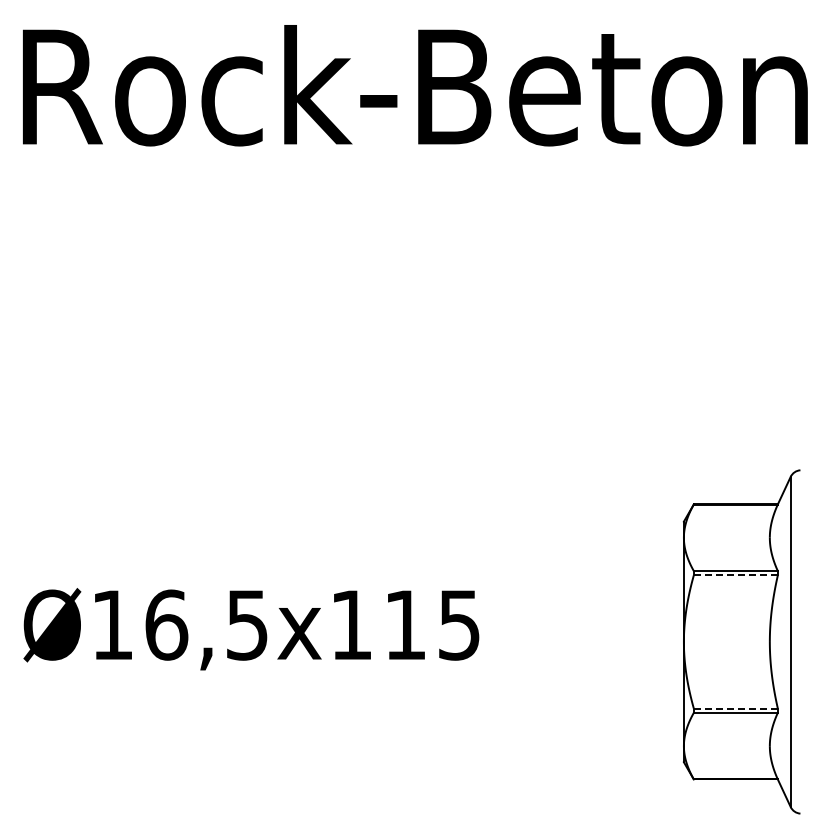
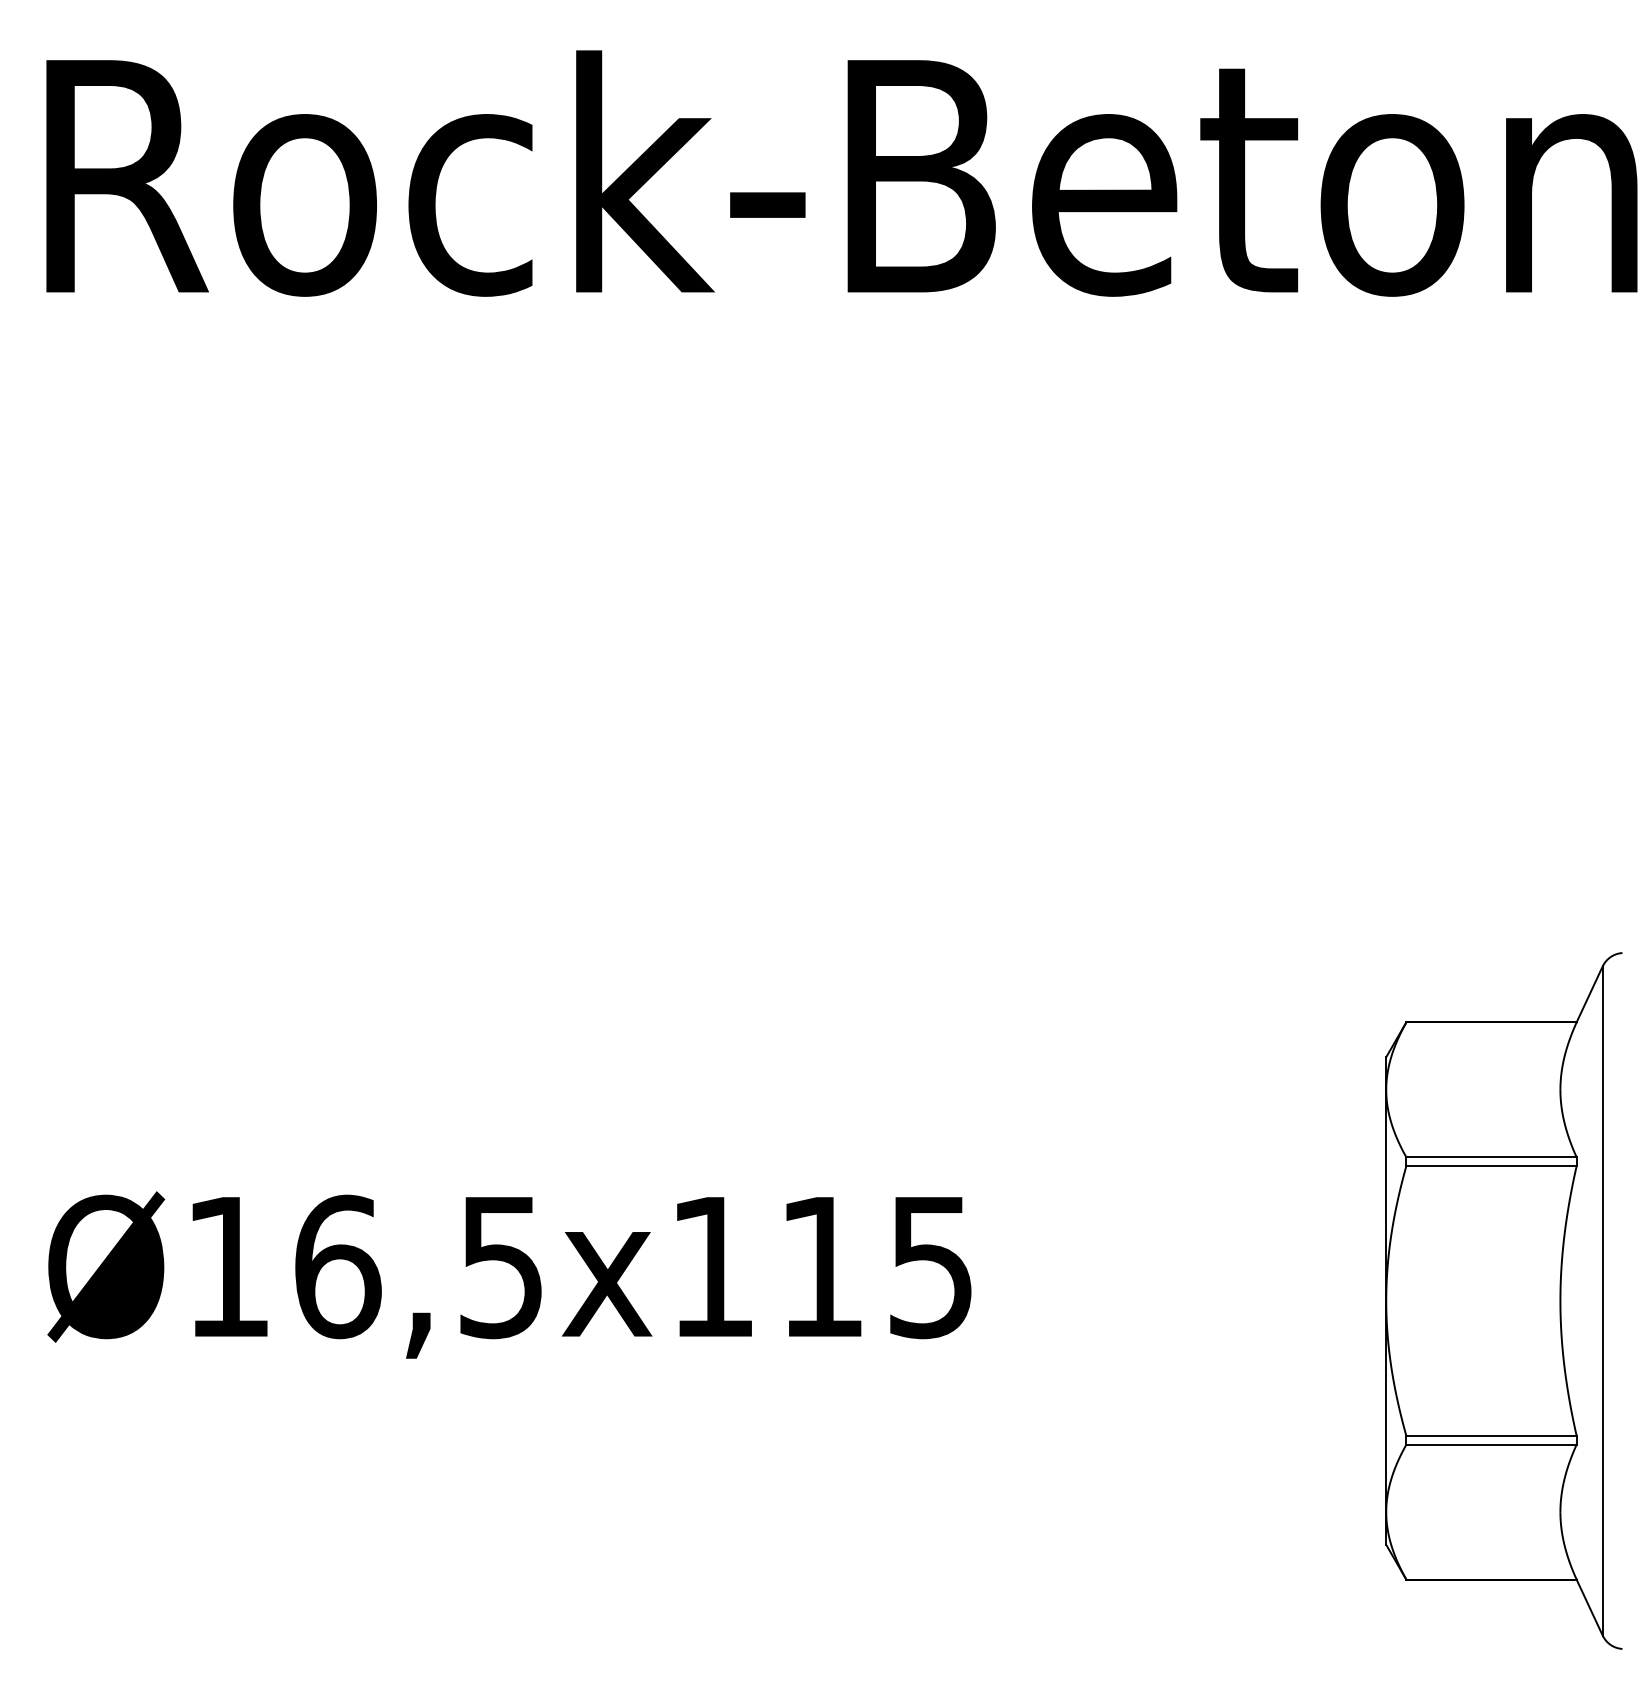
line: (736, 575) -> (1492, 1166), dashed -> solid
line: (735, 708) -> (1490, 1435), dashed -> solid

